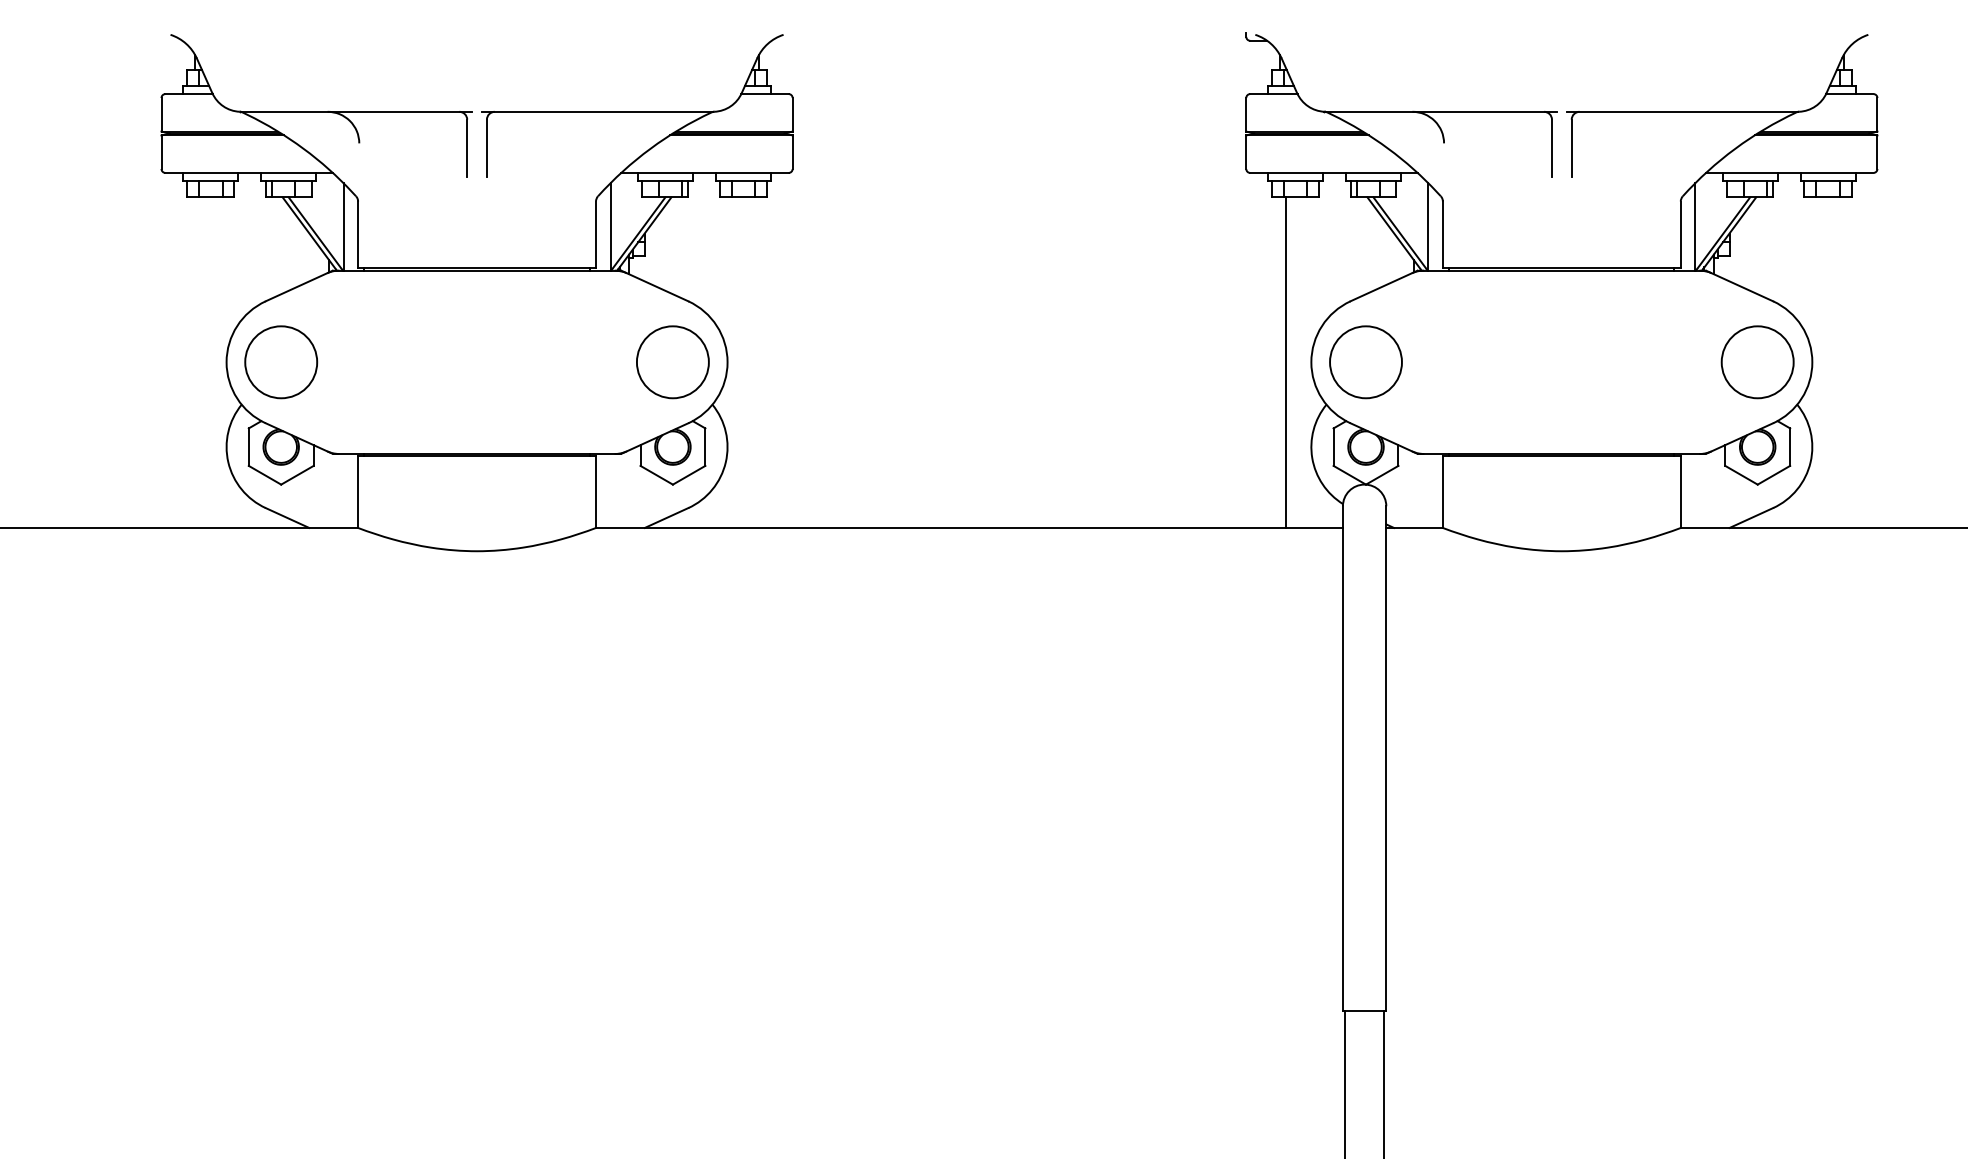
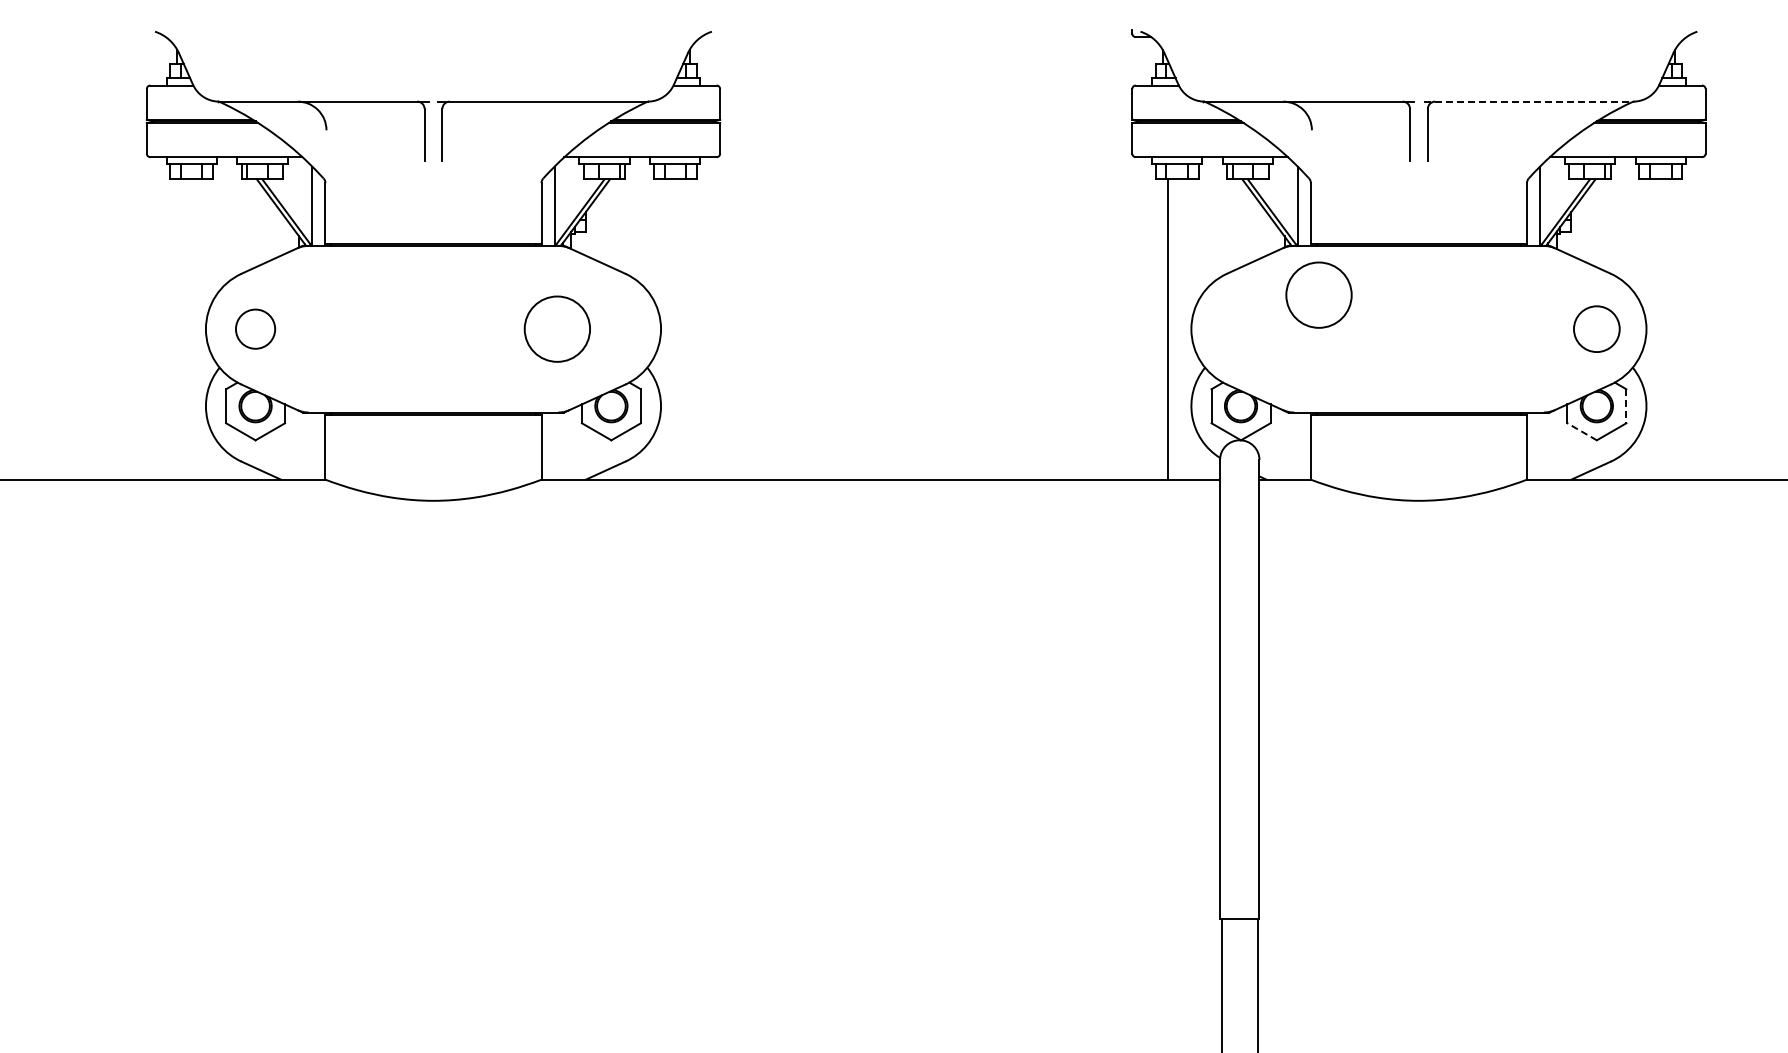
line: (1682, 111) -> (1528, 101), solid -> dashed
circle: (281, 361) -> (255, 328), size x0.6
circle: (671, 361) -> (556, 328), moved
circle: (1365, 361) -> (1318, 294), moved
circle: (1757, 361) -> (1596, 328), size x0.7
line: (1790, 447) -> (1626, 406), solid -> dashed
line: (1740, 474) -> (1581, 431), solid -> dashed

